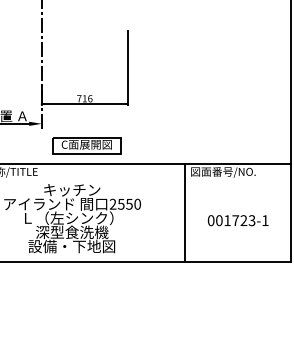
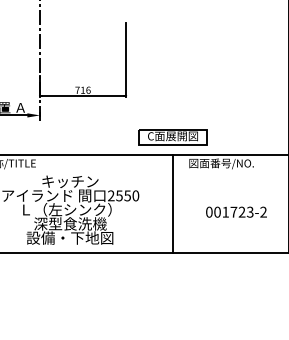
part: (86, 145) -> (172, 137), moved
line: (185, 212) -> (172, 204), moved
text: (265, 220) -> (263, 212), 001723-1 -> 001723-2

